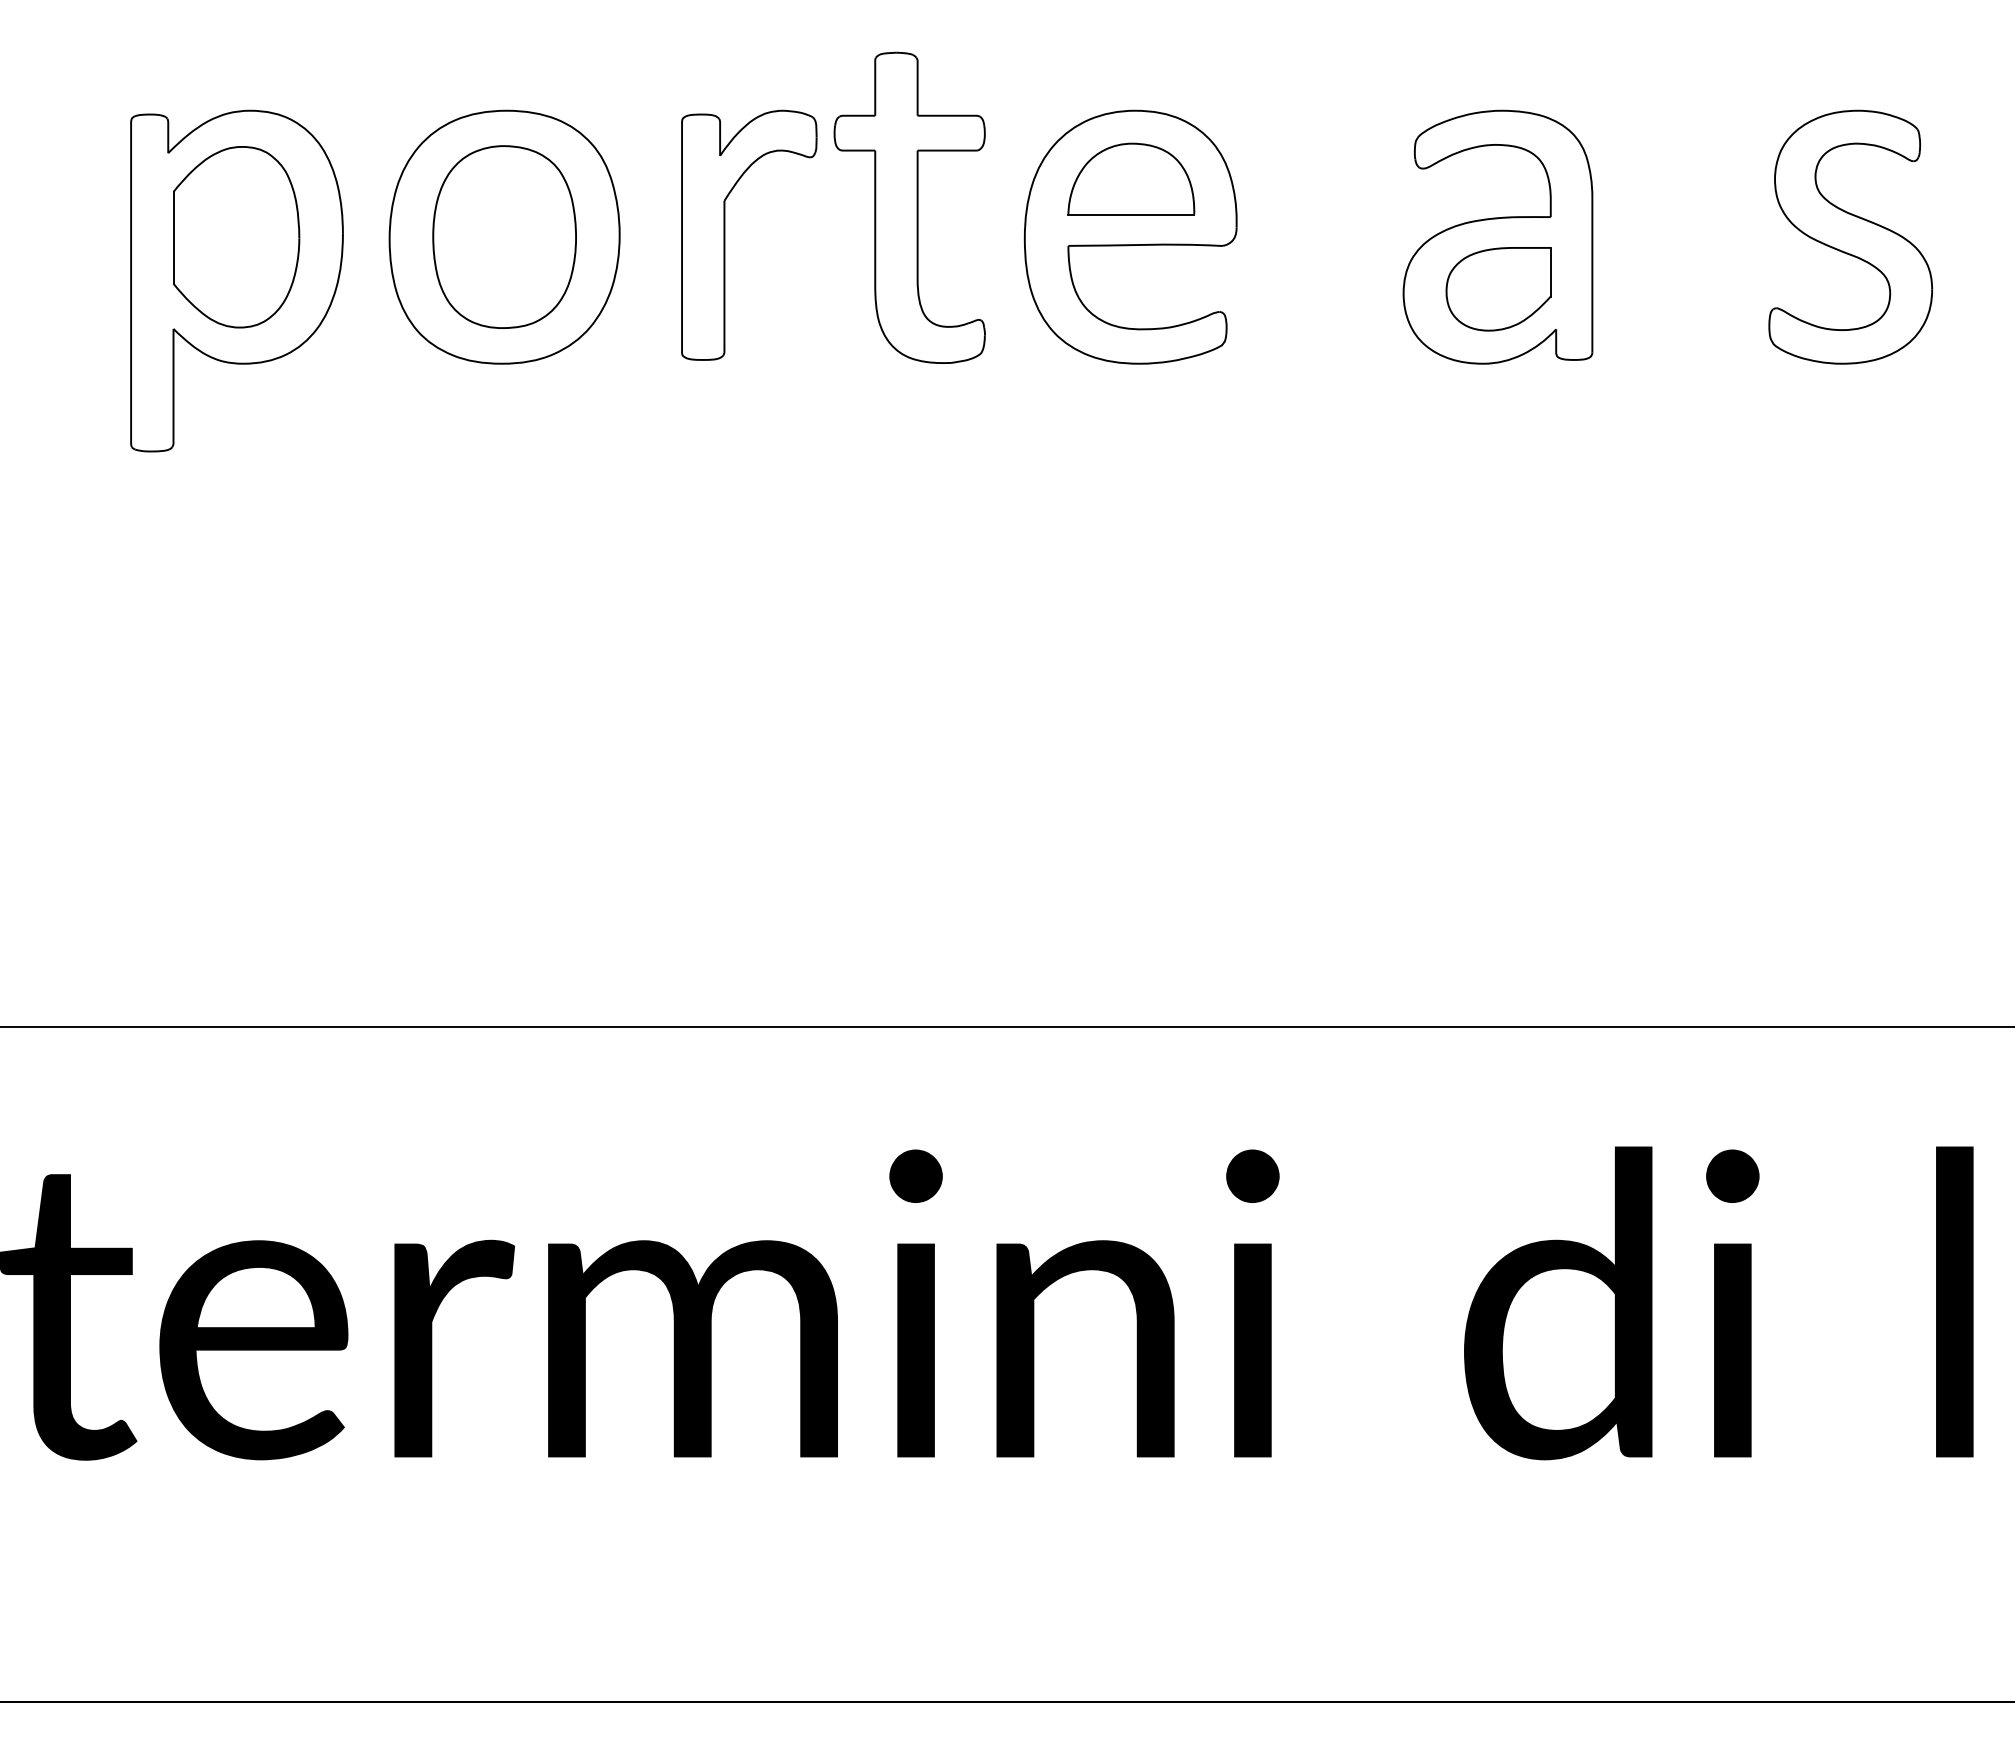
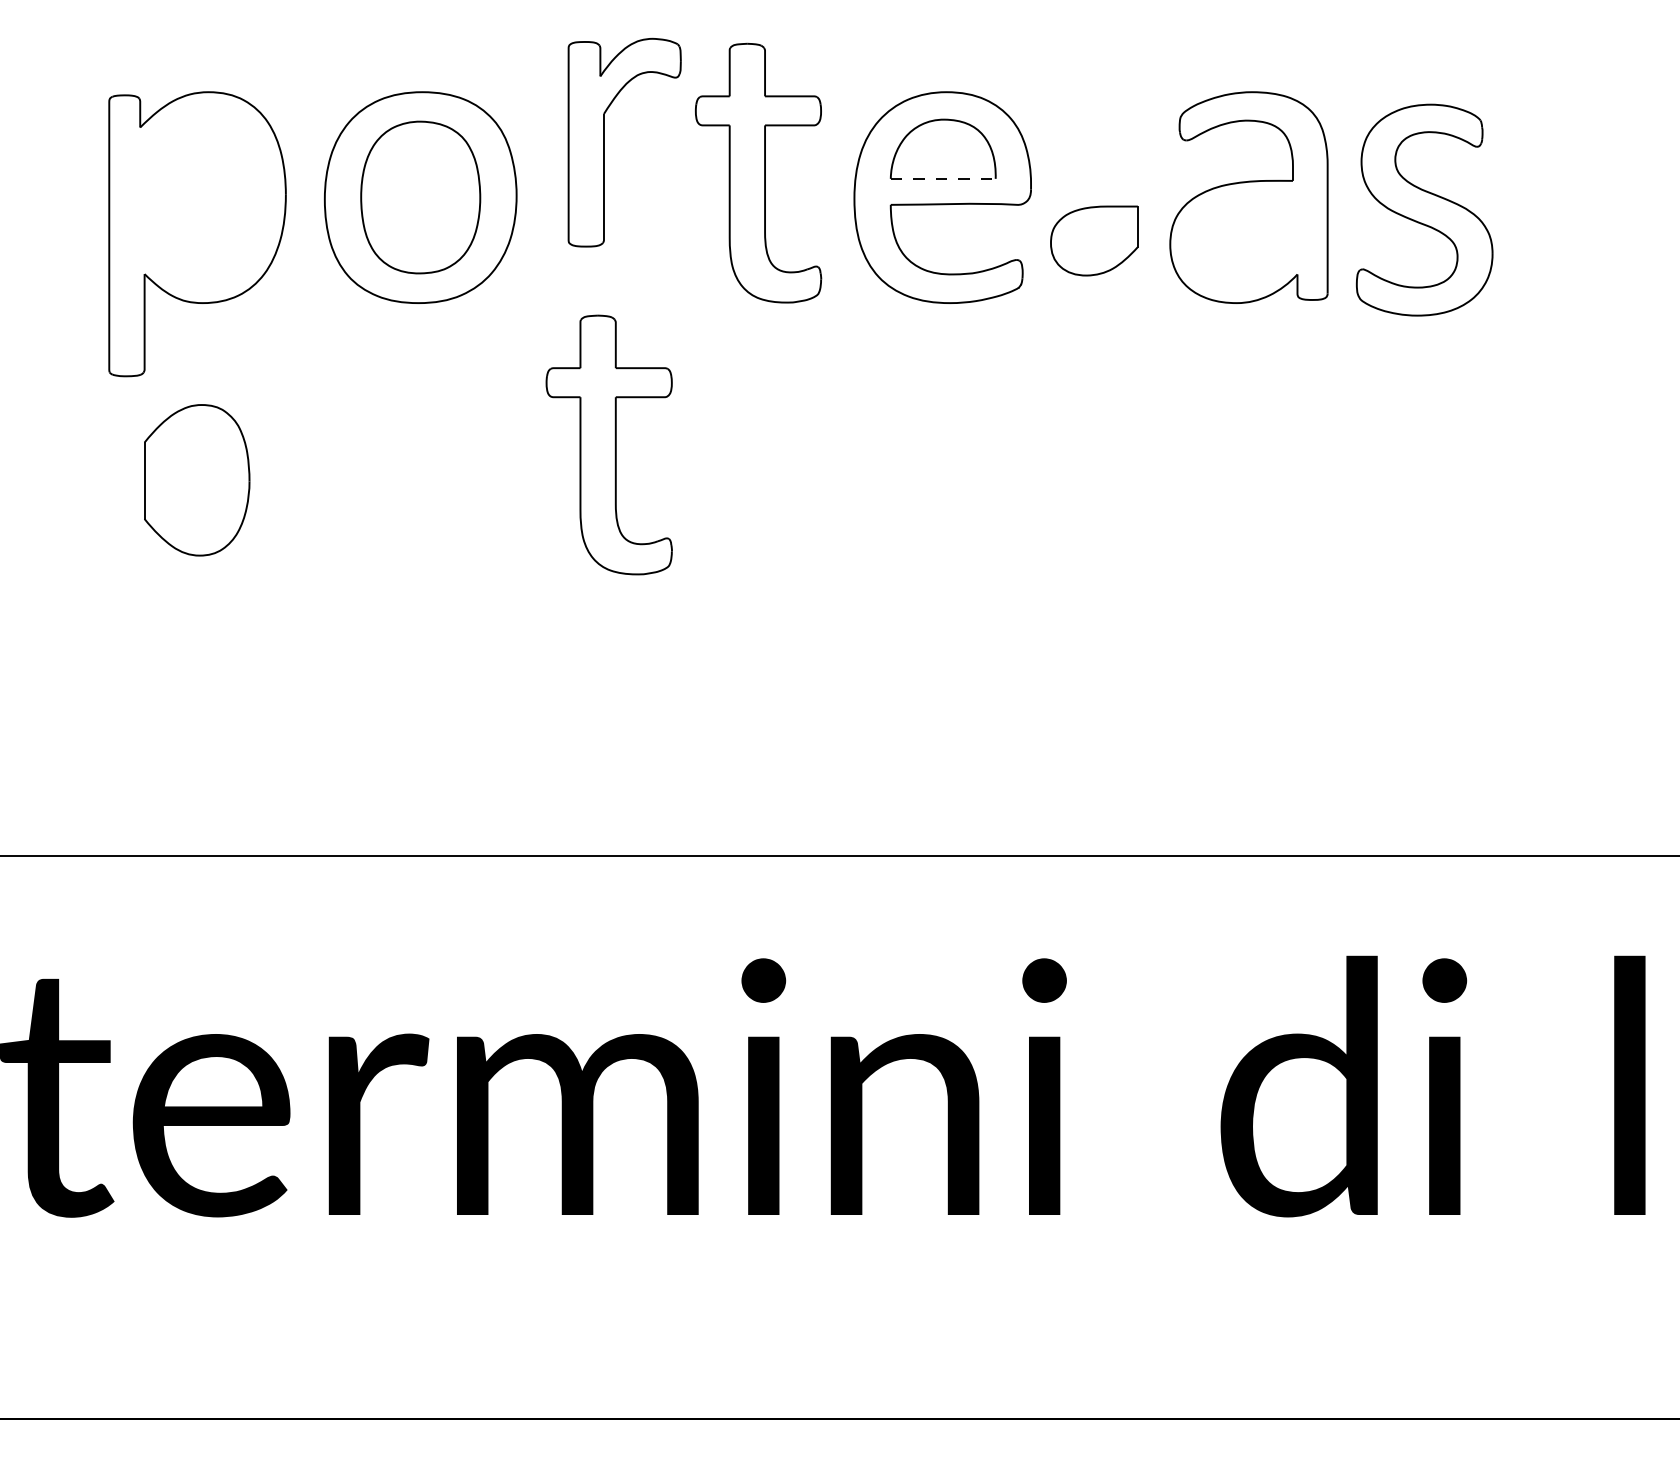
line: (1131, 214) -> (943, 178), solid -> dashed
part: (725, 234) -> (604, 142), moved
part: (1850, 236) -> (1424, 209), moved
part: (236, 237) -> (197, 480), moved
part: (1498, 289) -> (1094, 241), moved
part: (730, 533) -> (609, 444), added

